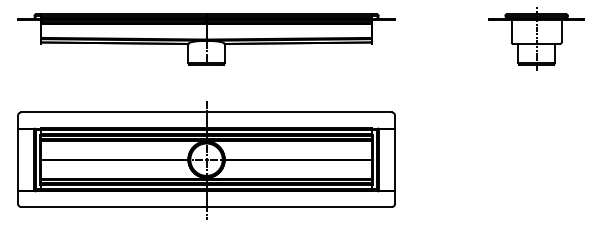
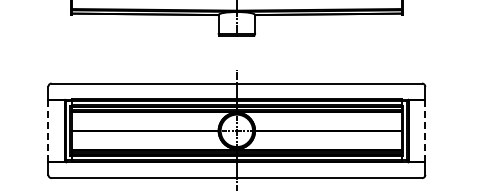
line: (18, 159) -> (48, 130), solid -> dashed
line: (395, 159) -> (425, 130), solid -> dashed

